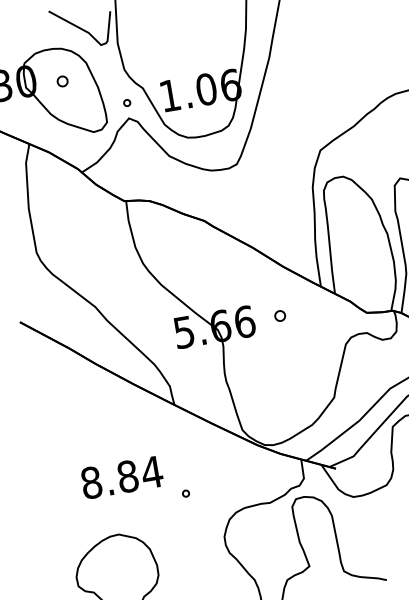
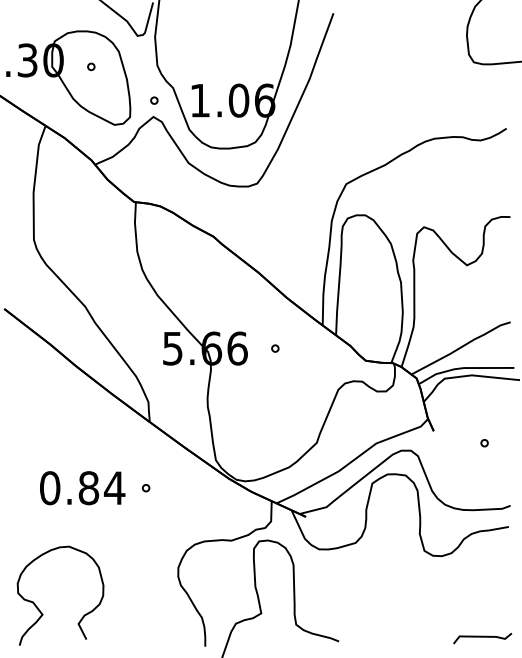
part: (62, 81) -> (91, 66), size x0.62
part: (280, 315) -> (275, 348), size x0.62
text: (91, 483) -> (50, 488), 8.84 -> 0.84
part: (186, 493) -> (146, 488), moved

